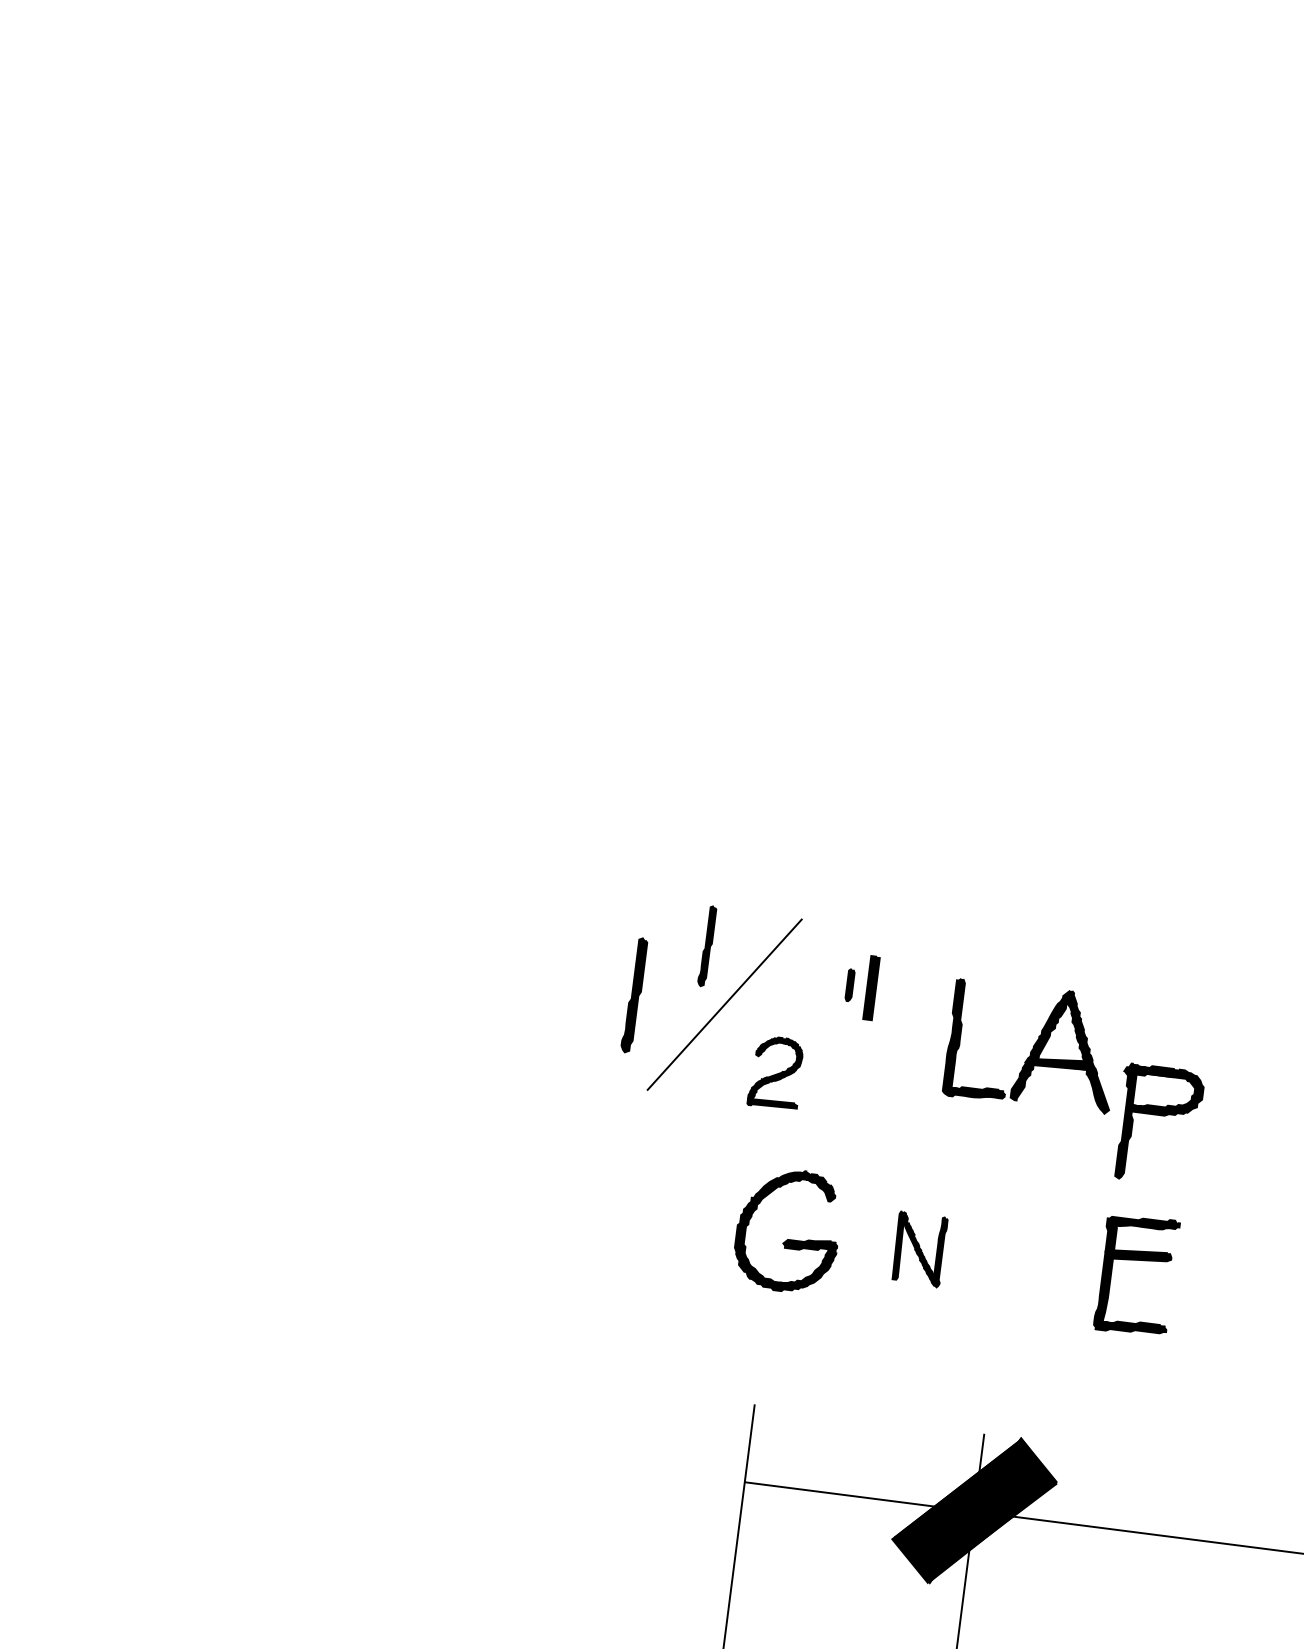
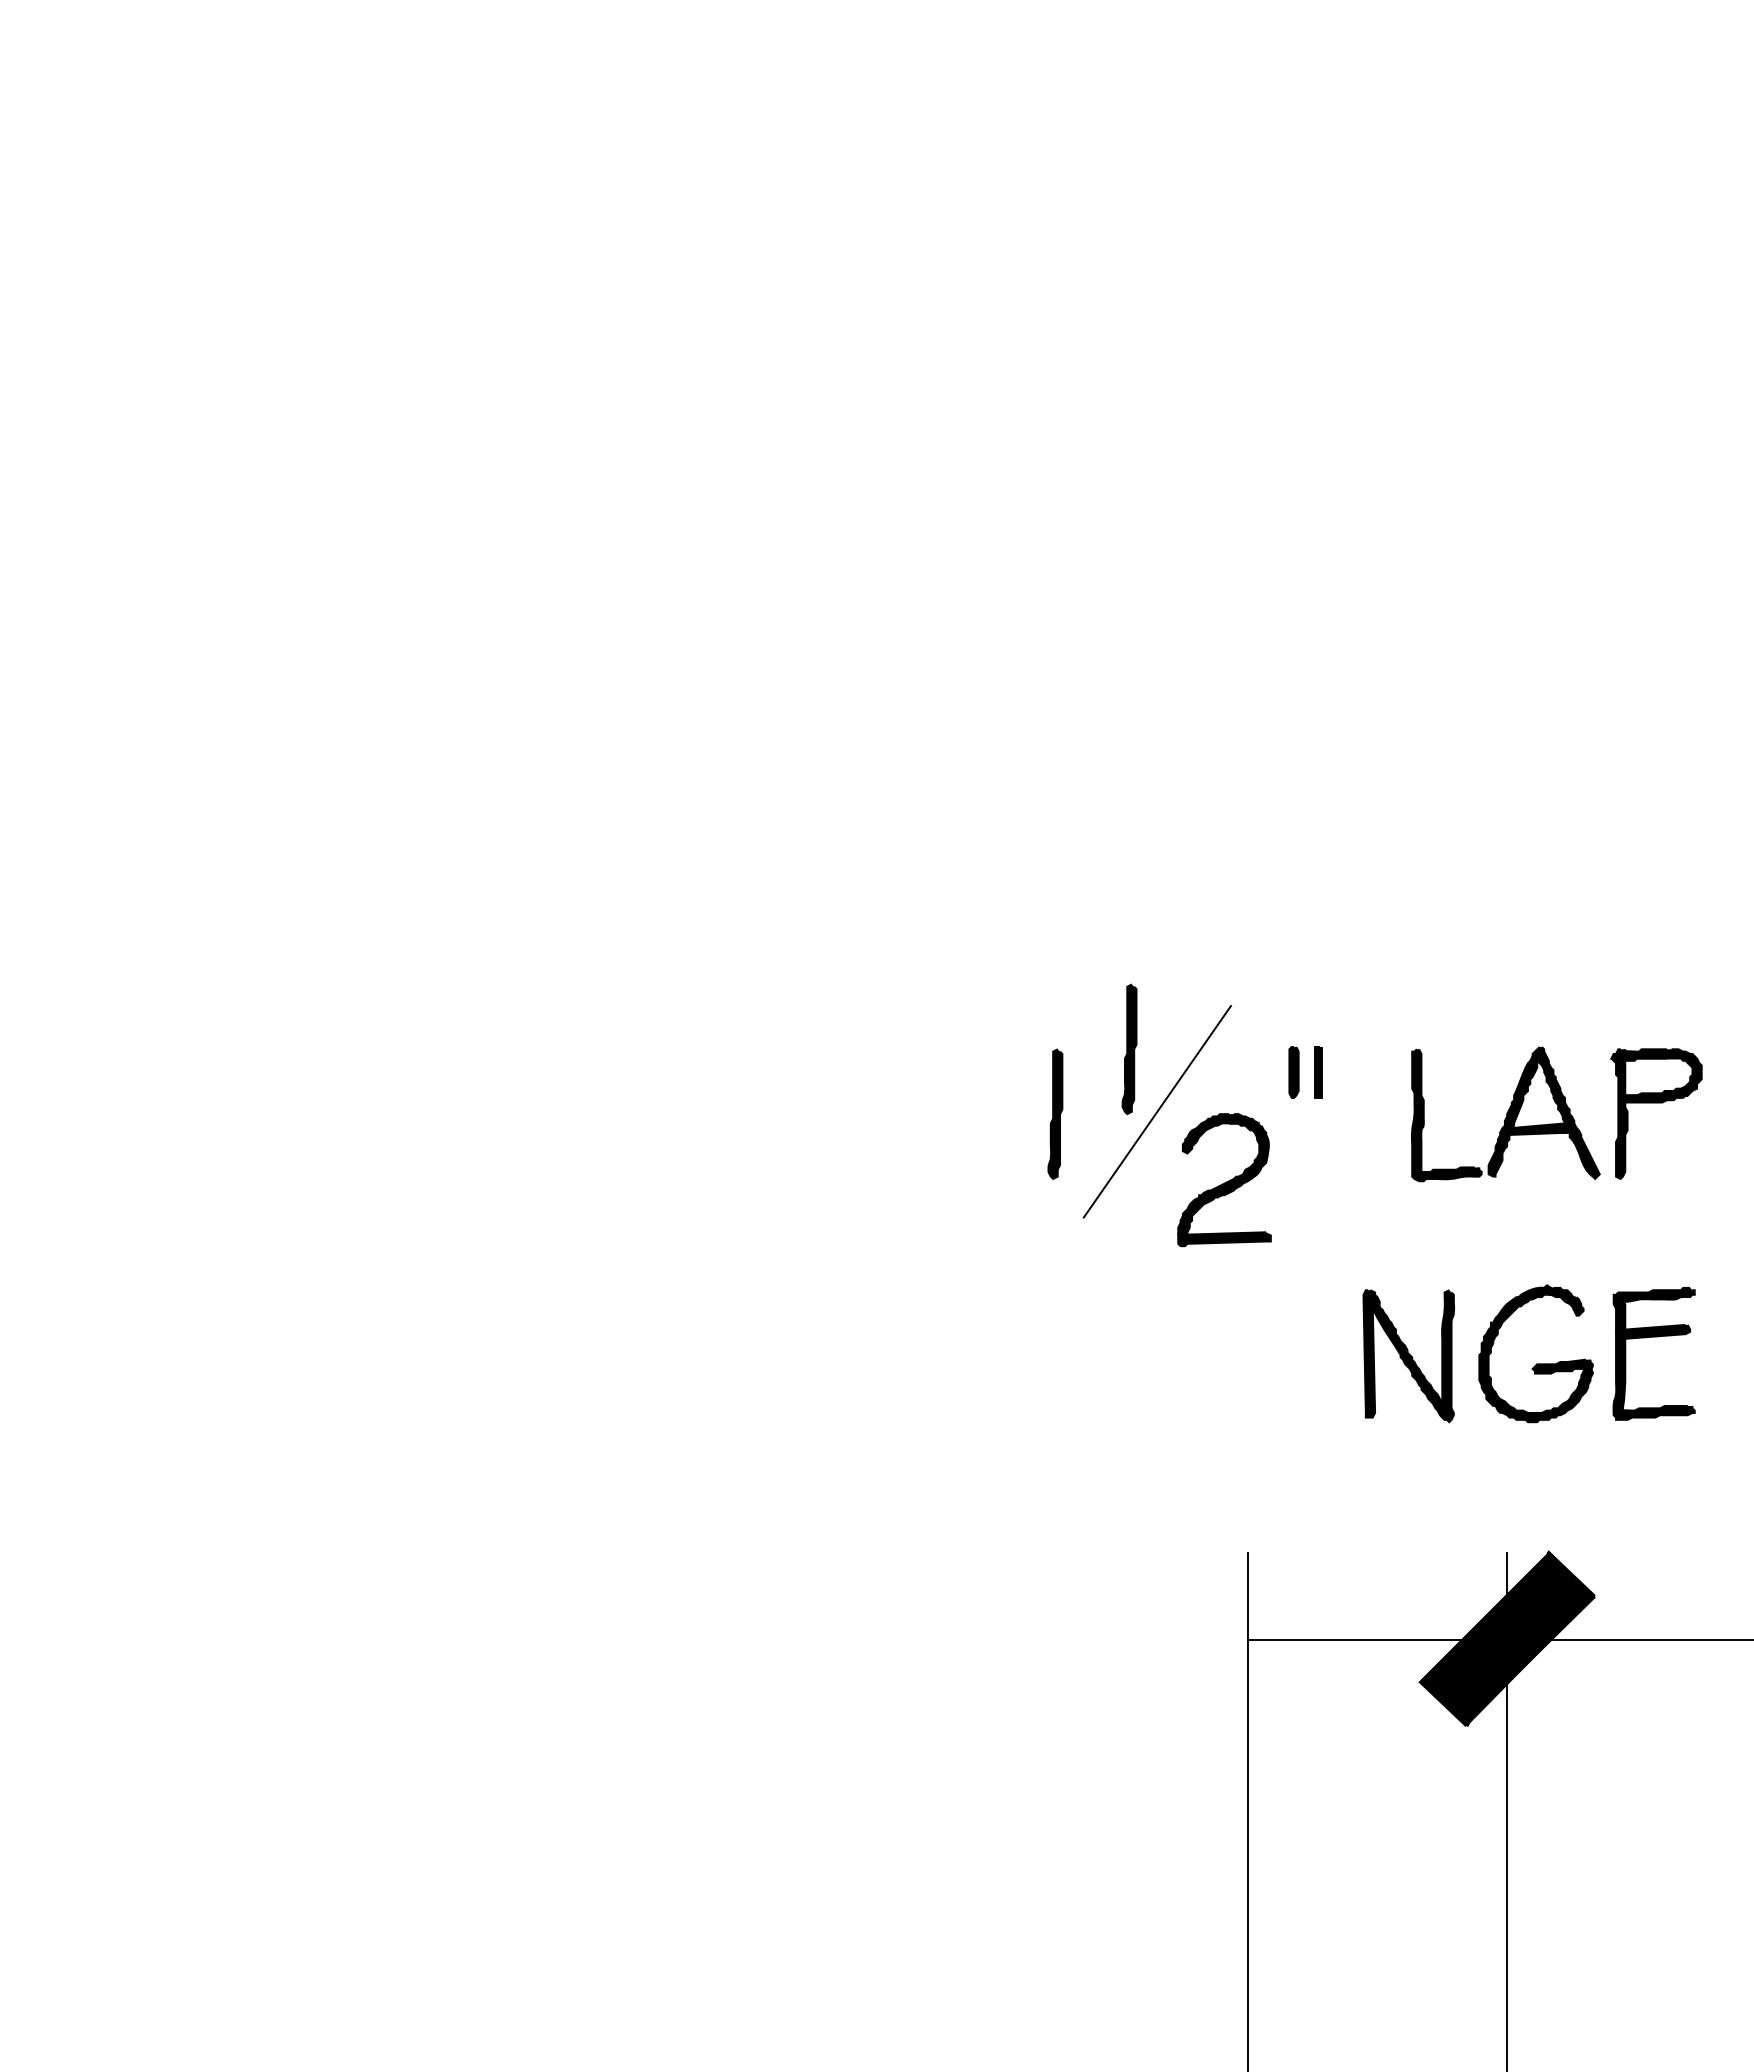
part: (707, 945) -> (1129, 1048), size x1.43
part: (849, 985) -> (1293, 1072), size x1.43
part: (871, 988) -> (1318, 1072), size x0.71
part: (776, 1073) -> (1224, 1180), size x1.67
part: (1159, 1115) -> (1656, 1103), moved
part: (787, 1239) -> (1536, 1363), moved
part: (919, 1249) -> (1408, 1356), size x1.67

